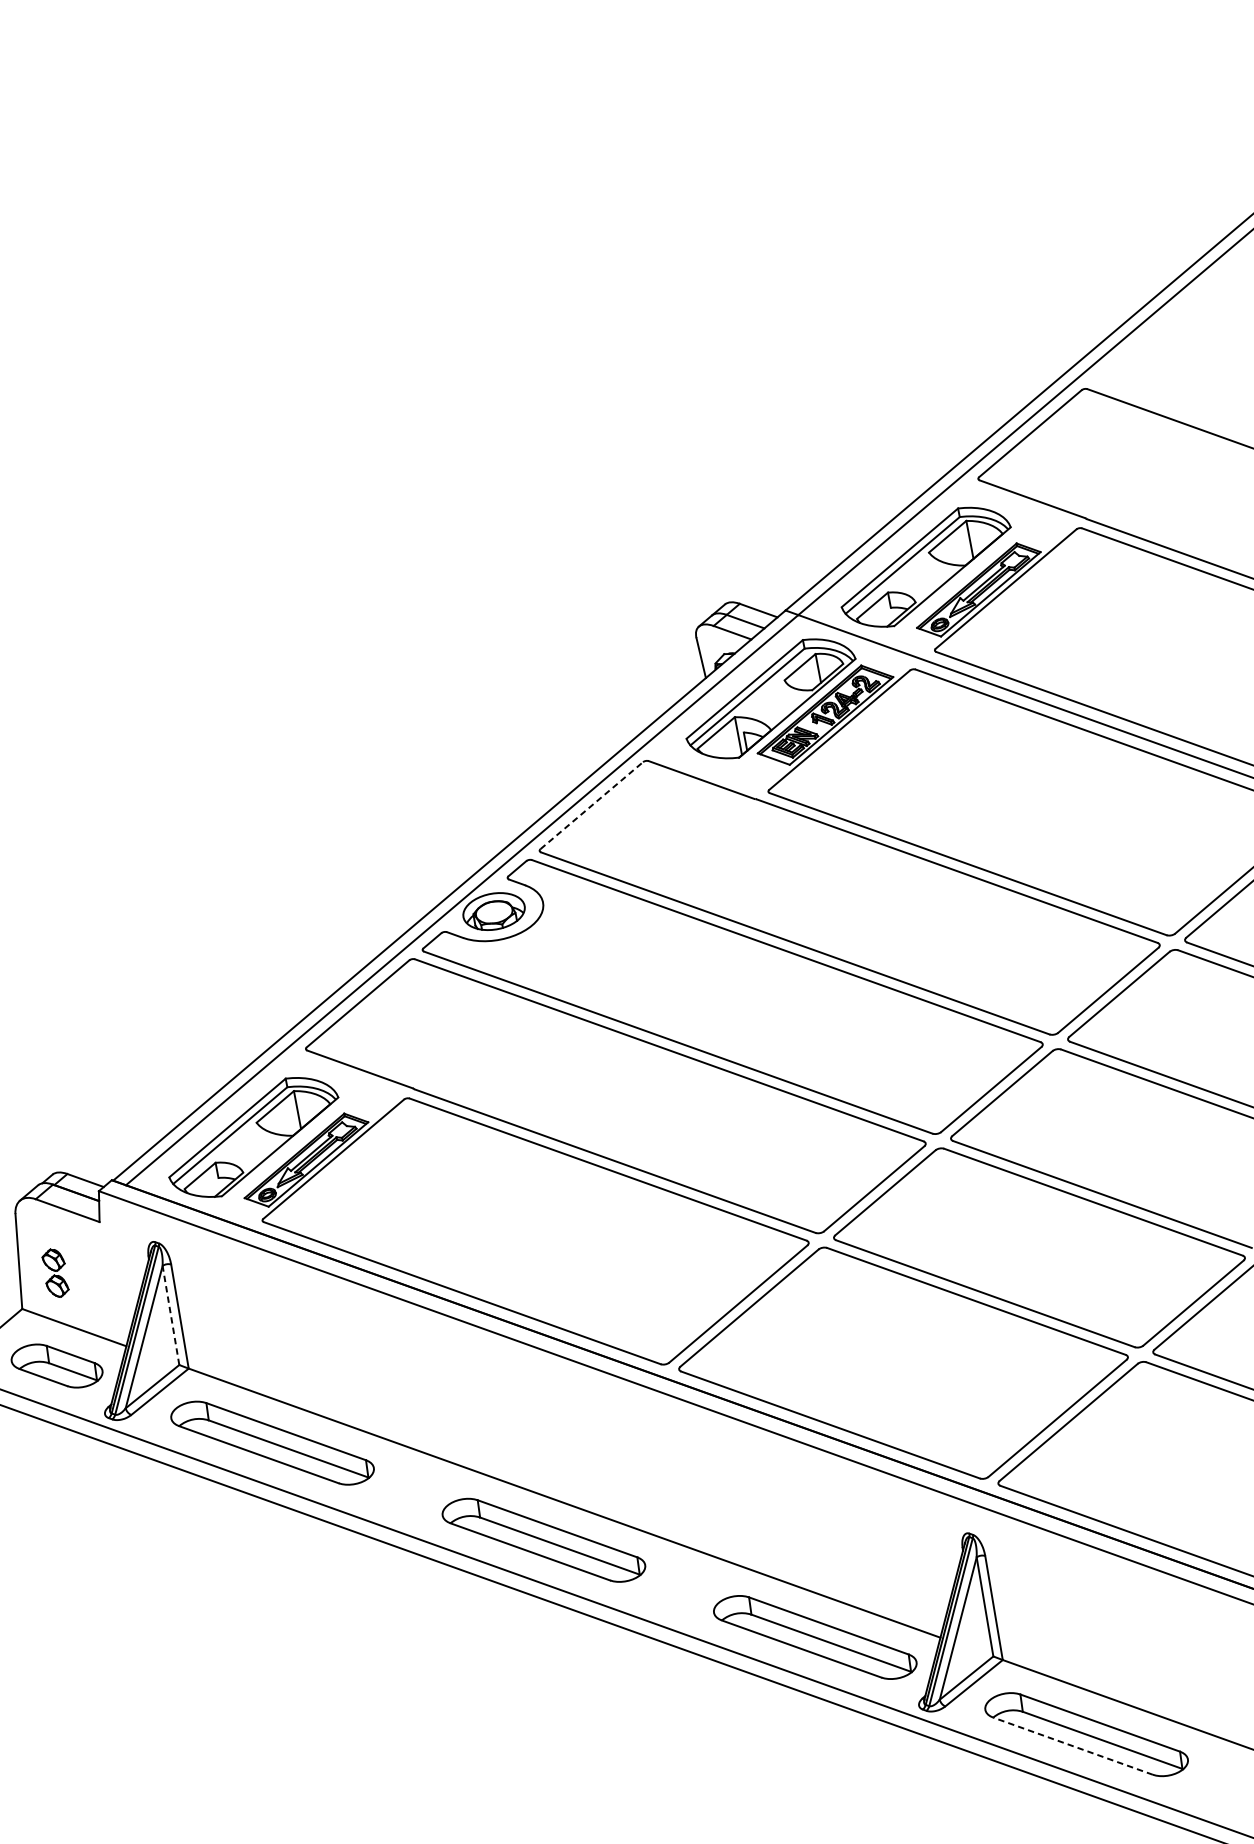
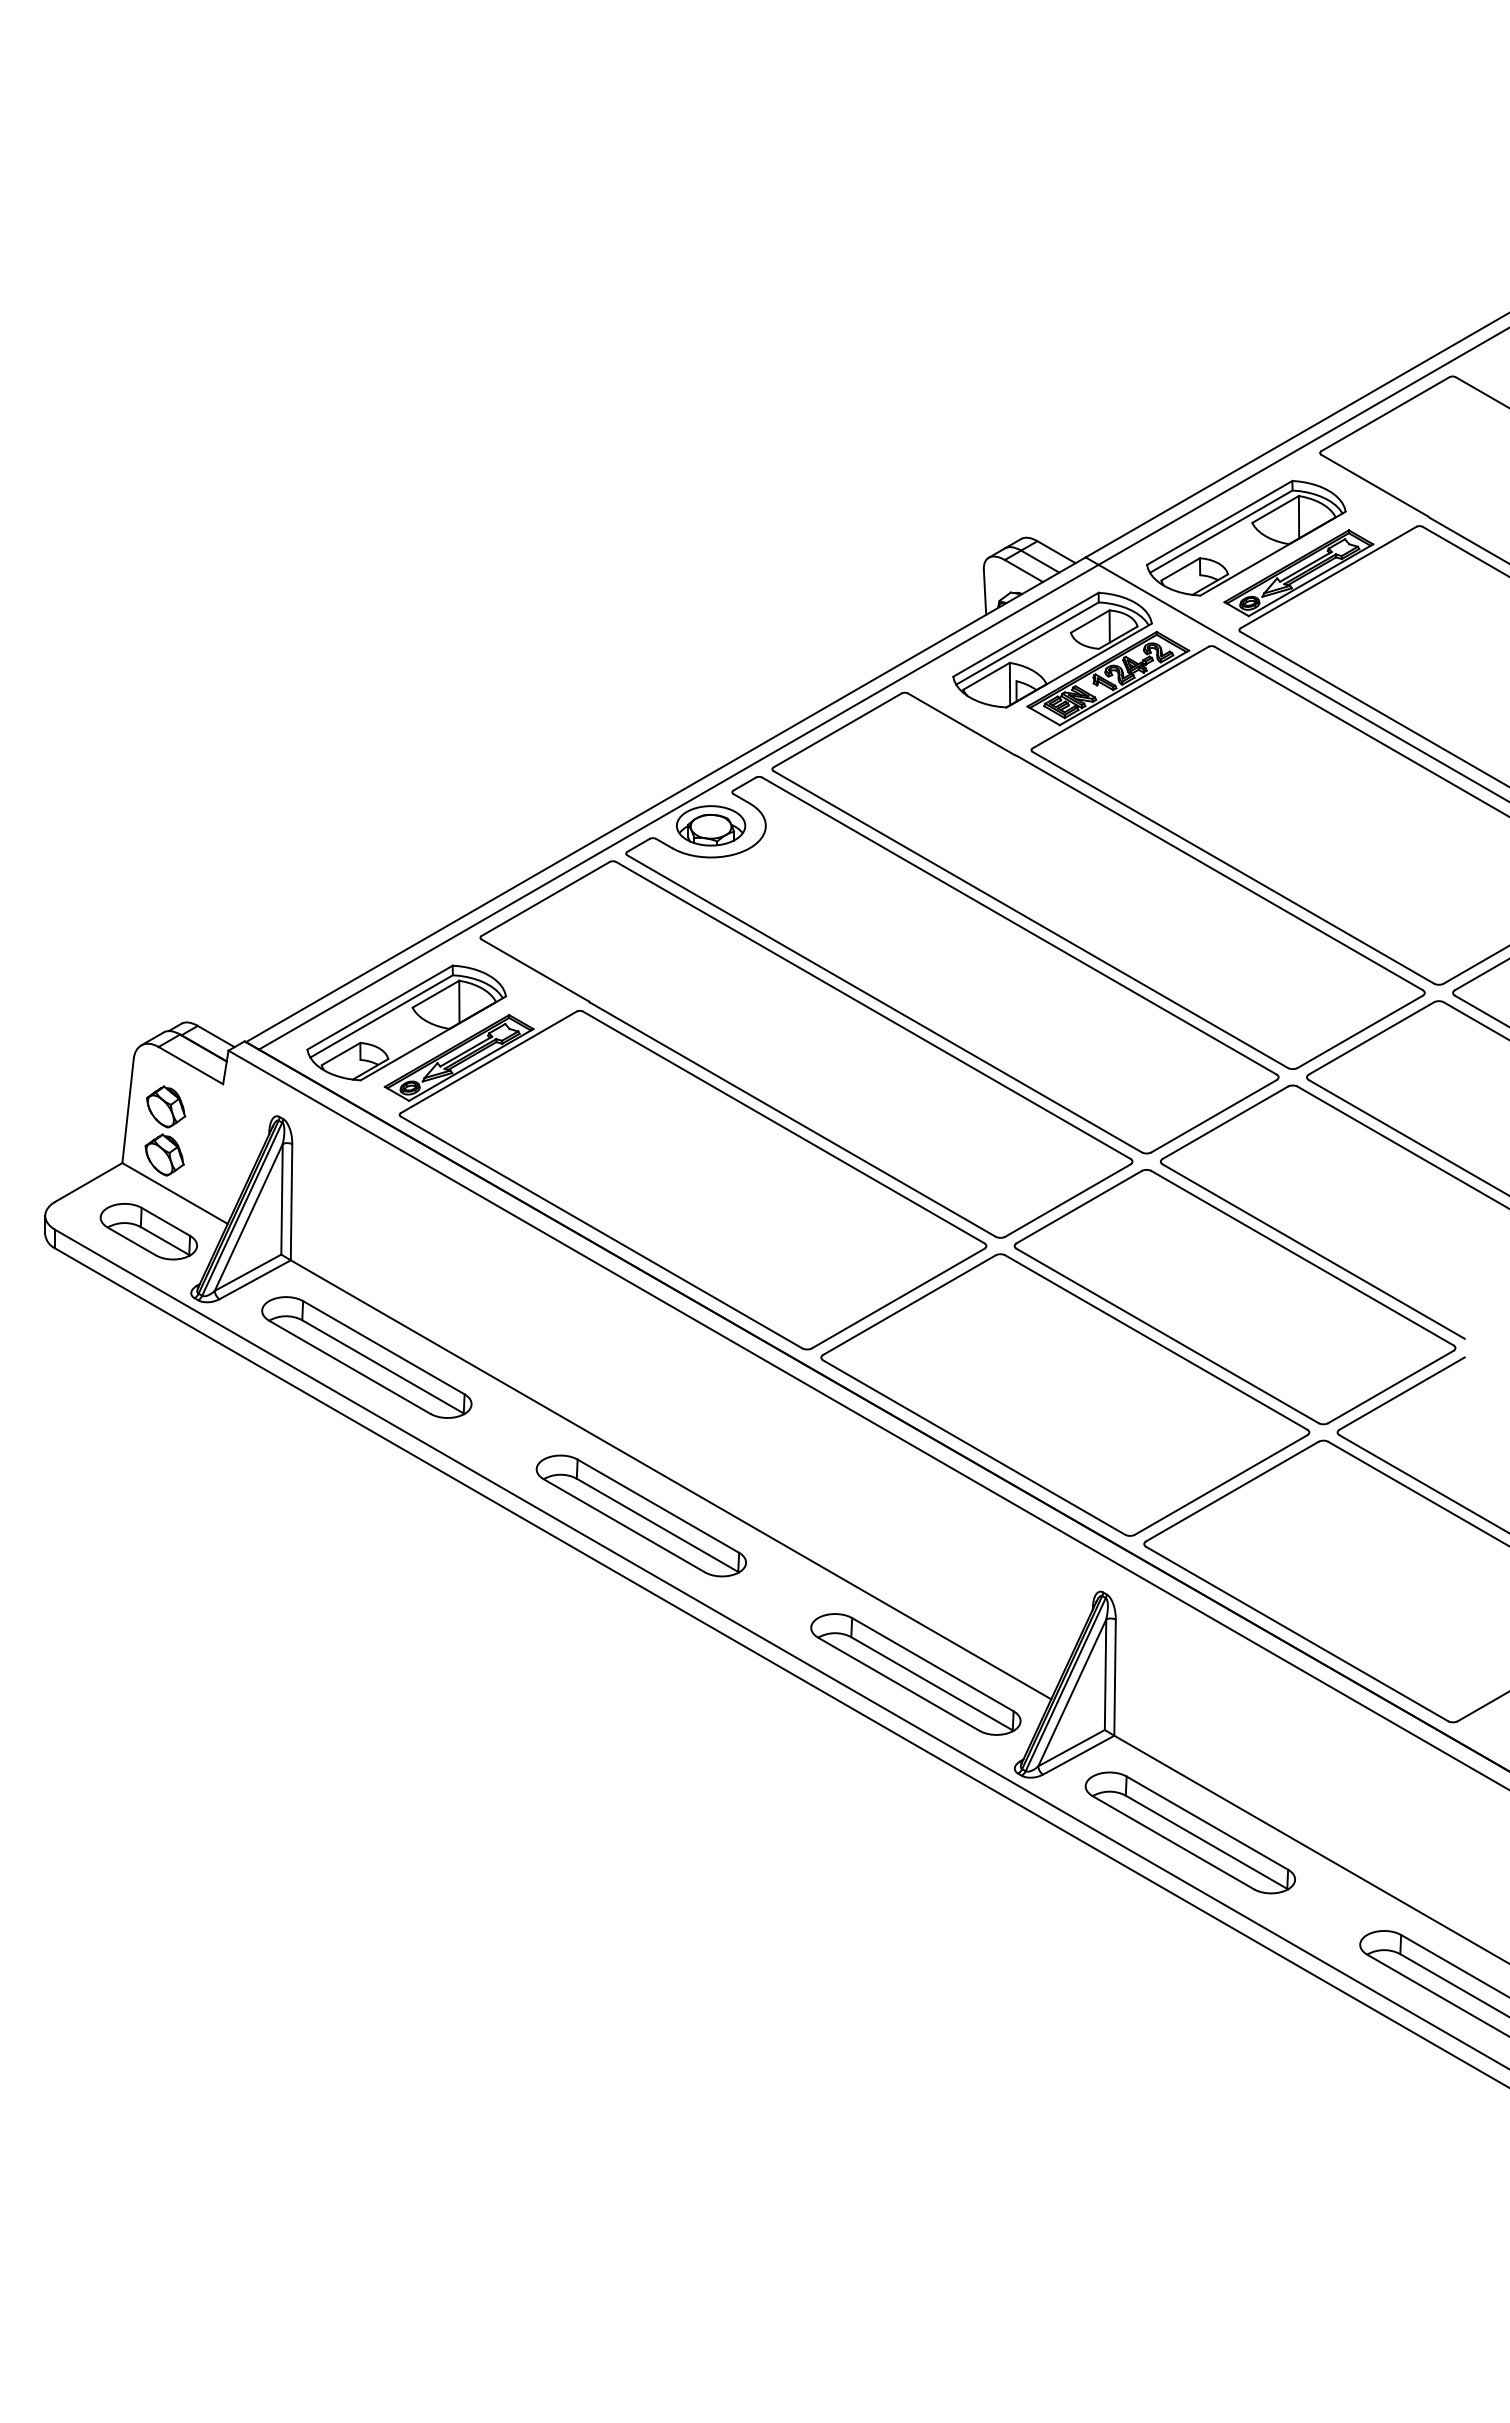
line: (591, 805) -> (837, 730), dashed -> solid
part: (55, 1272) -> (165, 1130), size x1.67
line: (171, 1314) -> (282, 1198), dashed -> solid
line: (1072, 1746) -> (1172, 1842), dashed -> solid

